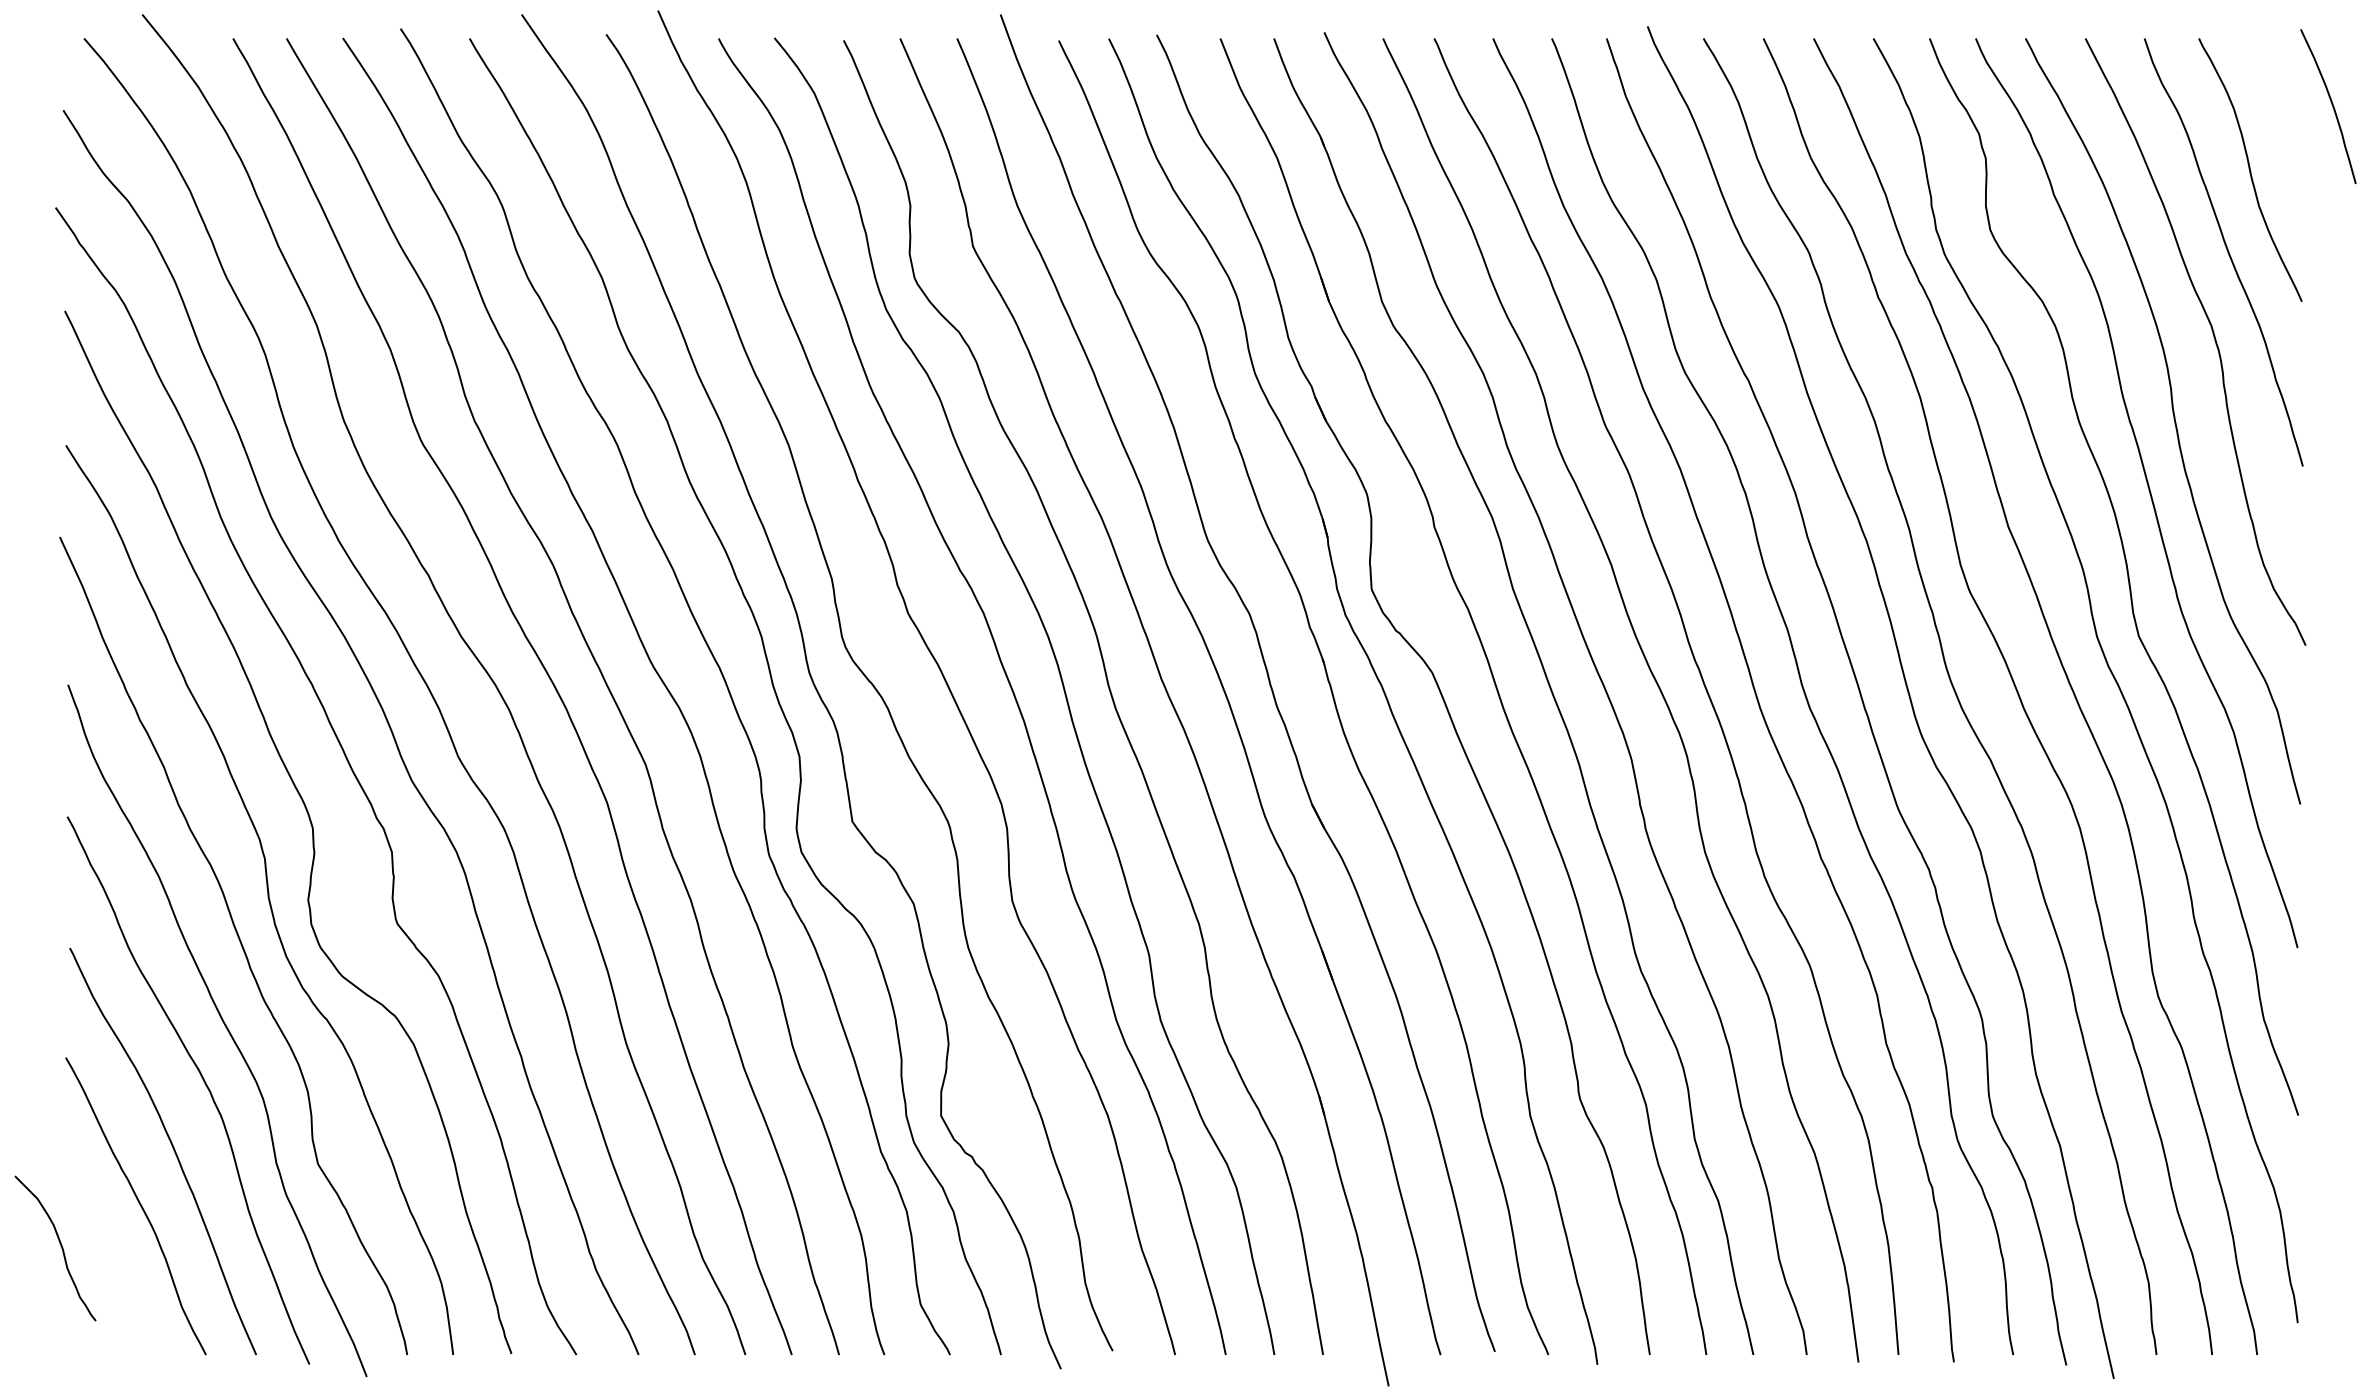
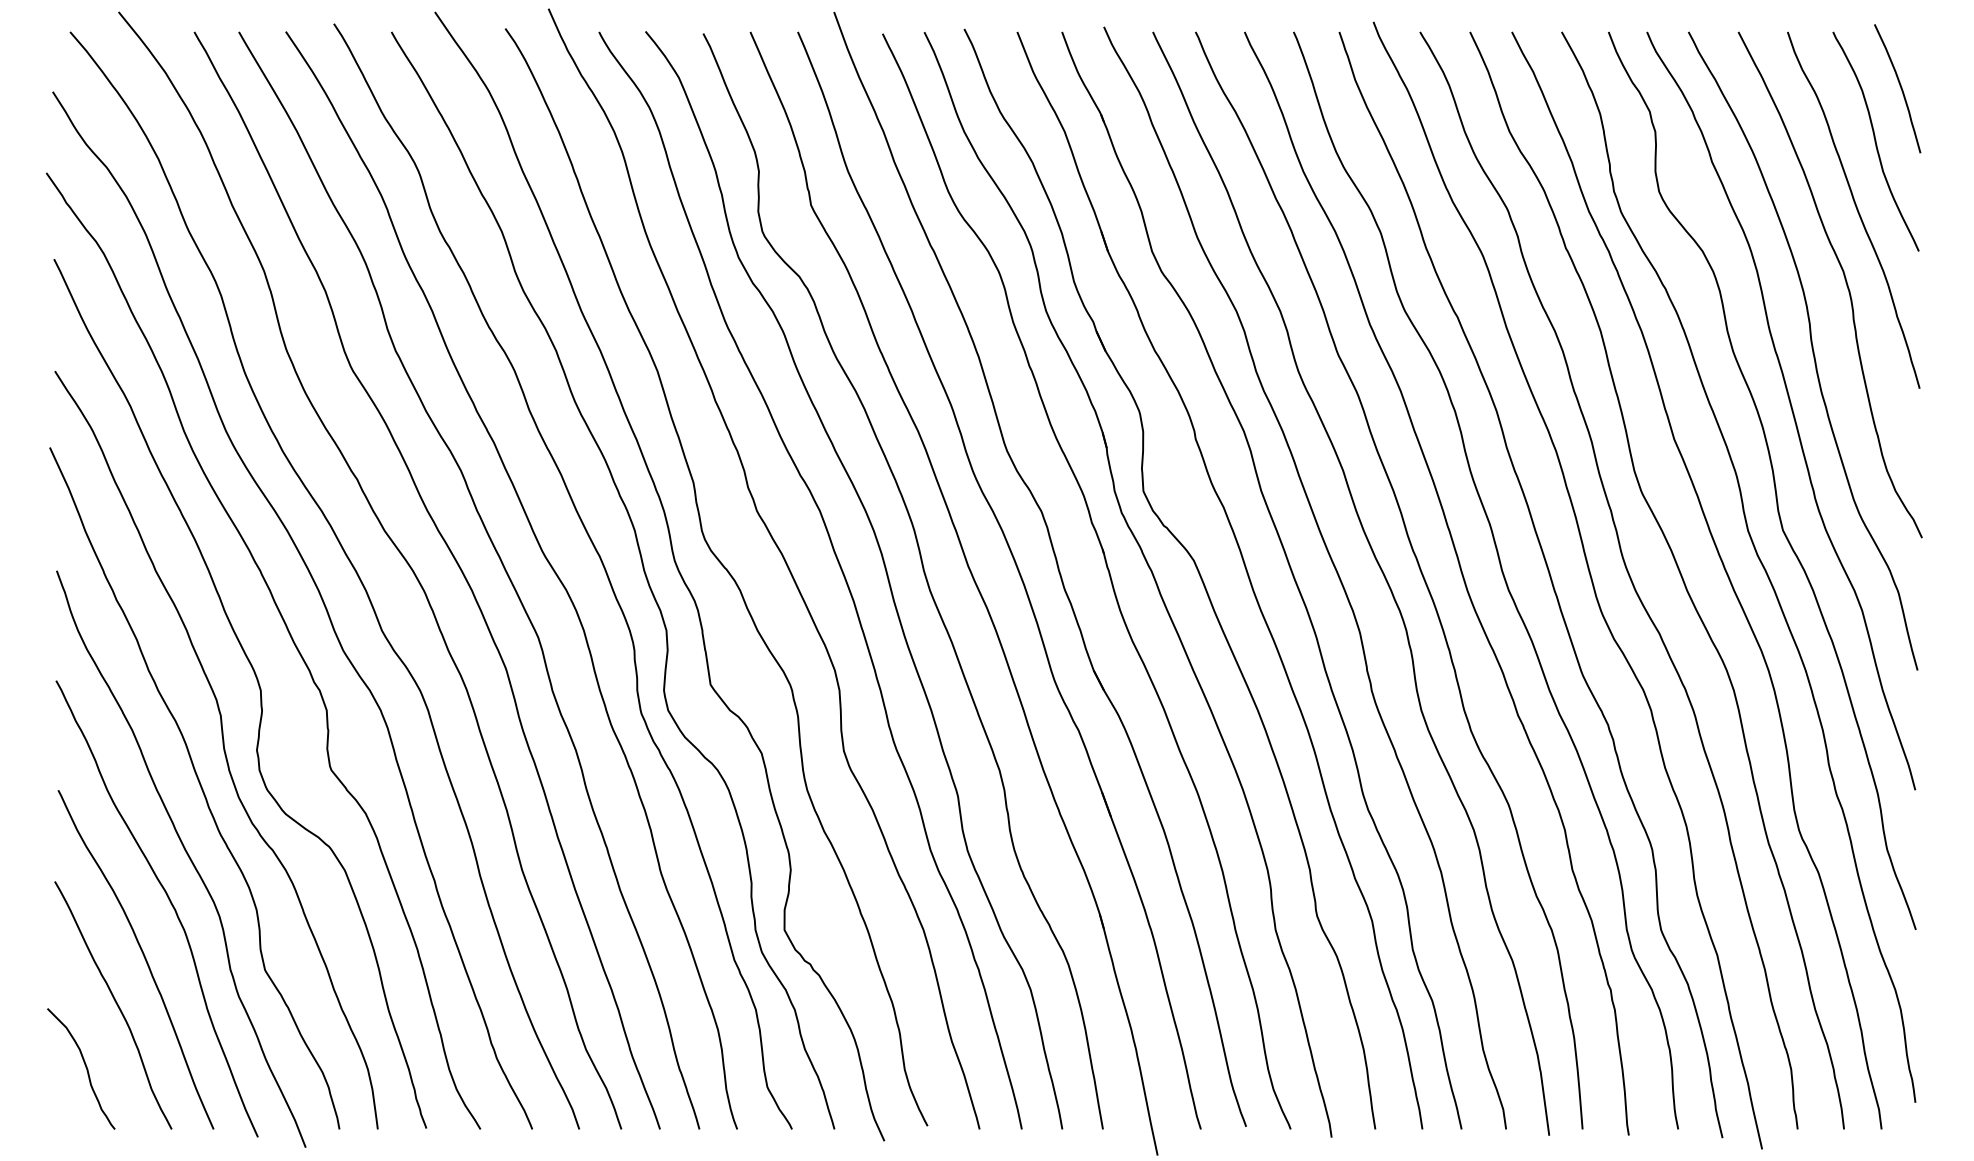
curve: (2331, 104) -> (1900, 87), moved
curve: (60, 1246) -> (85, 1067), moved

